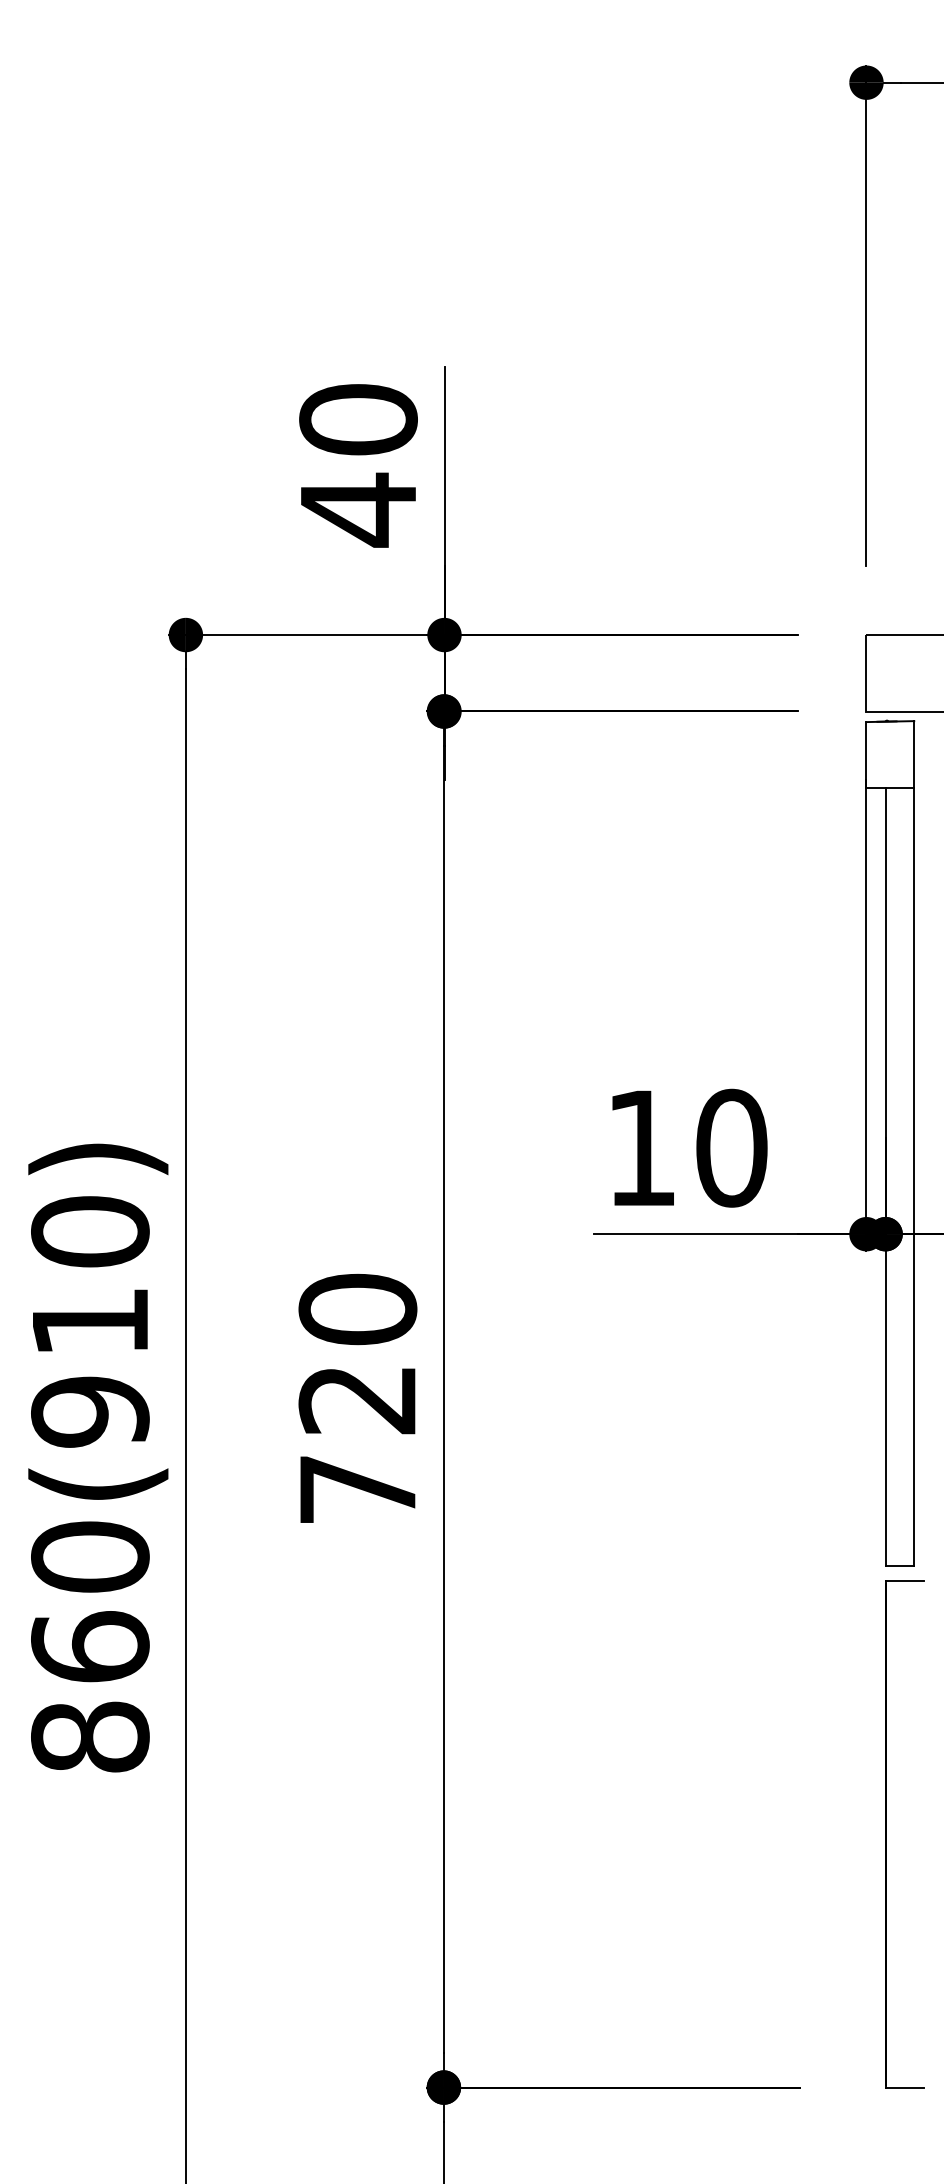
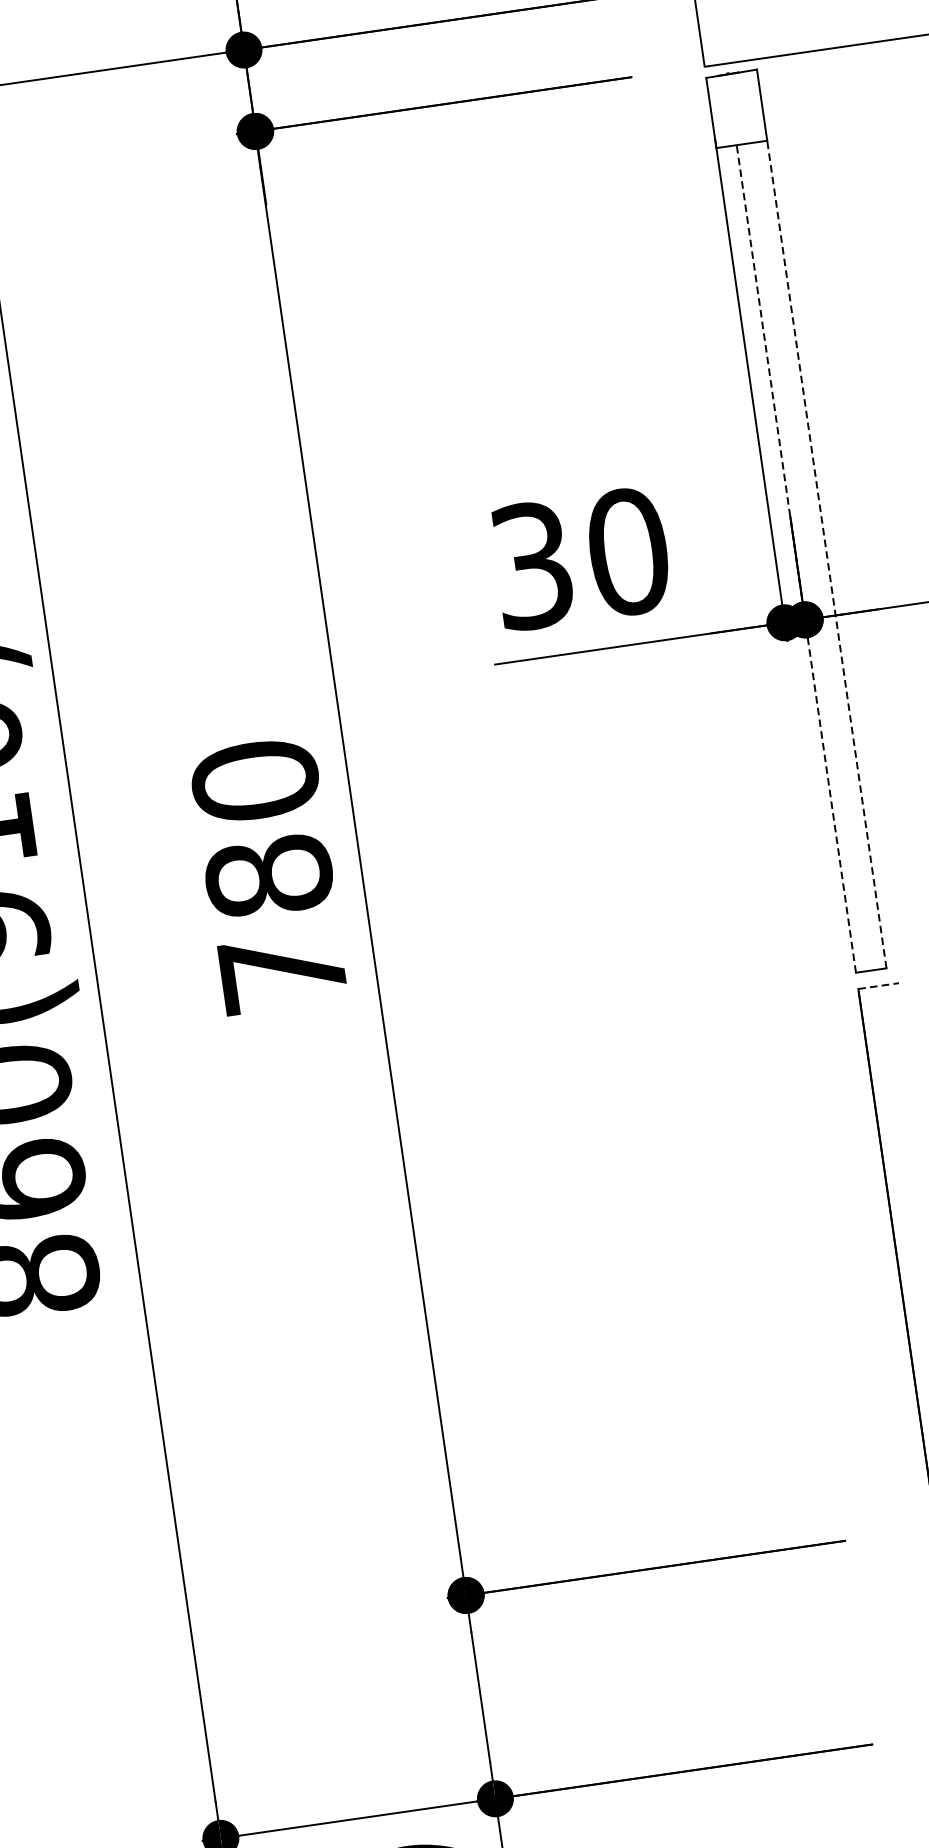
text: (641, 1147) -> (532, 565), 10 -> 30
line: (885, 1176) -> (796, 558), solid -> dashed
line: (914, 1176) -> (827, 554), solid -> dashed
text: (357, 1399) -> (268, 876), 720 -> 780
line: (905, 1581) -> (879, 986), solid -> dashed

